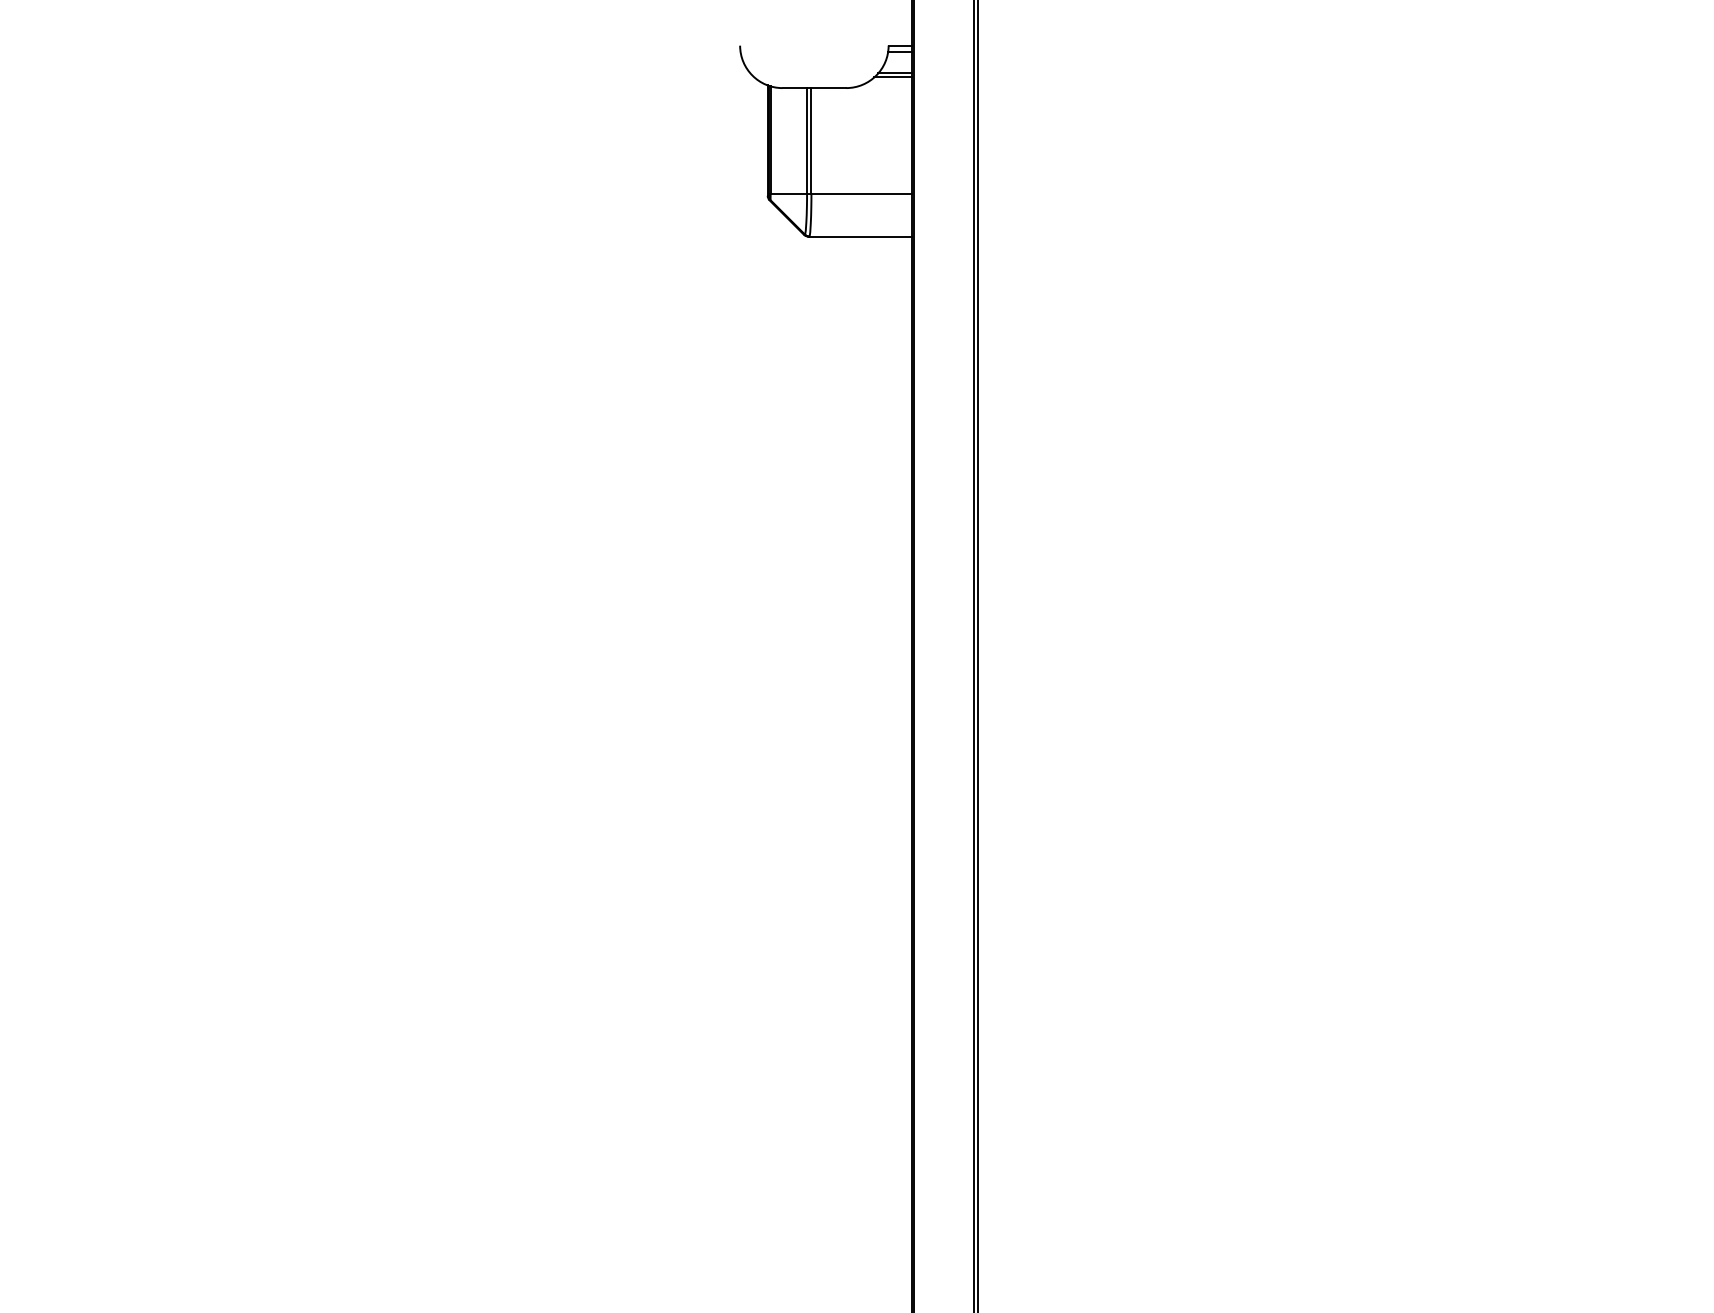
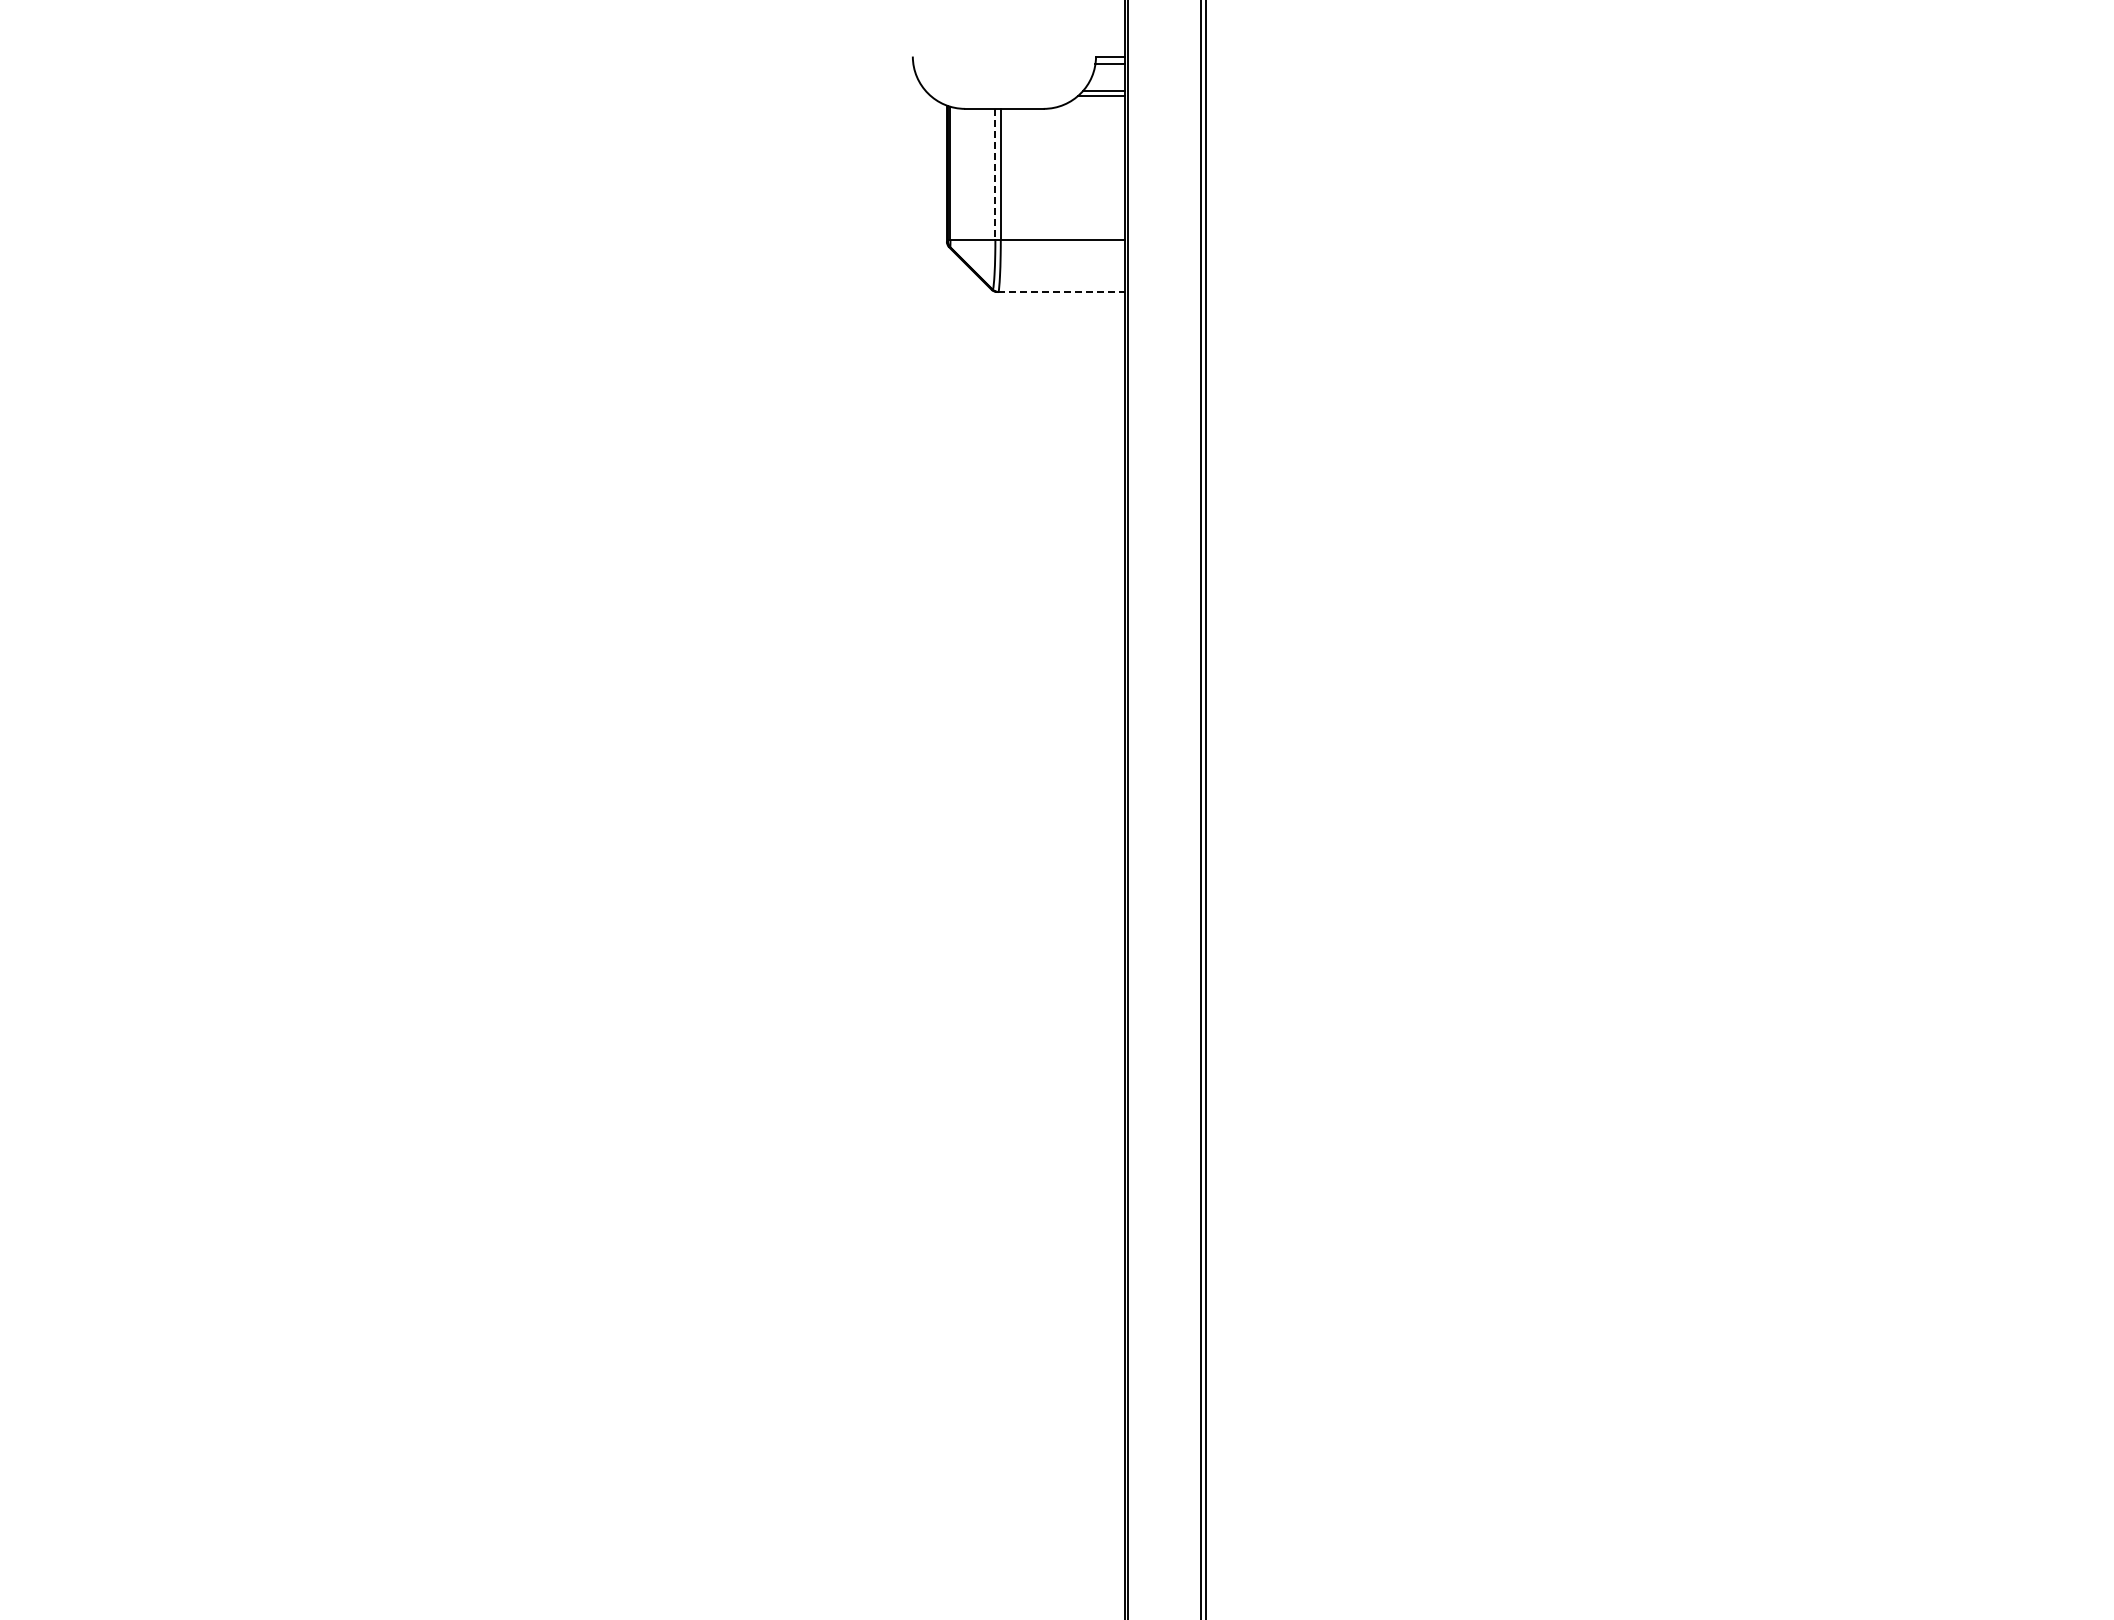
line: (807, 141) -> (995, 174), solid -> dashed
line: (861, 236) -> (1062, 292), solid -> dashed

